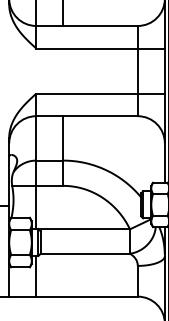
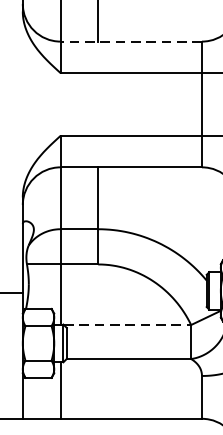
line: (87, 25) -> (131, 40), solid -> dashed
line: (84, 229) -> (127, 325), solid -> dashed

